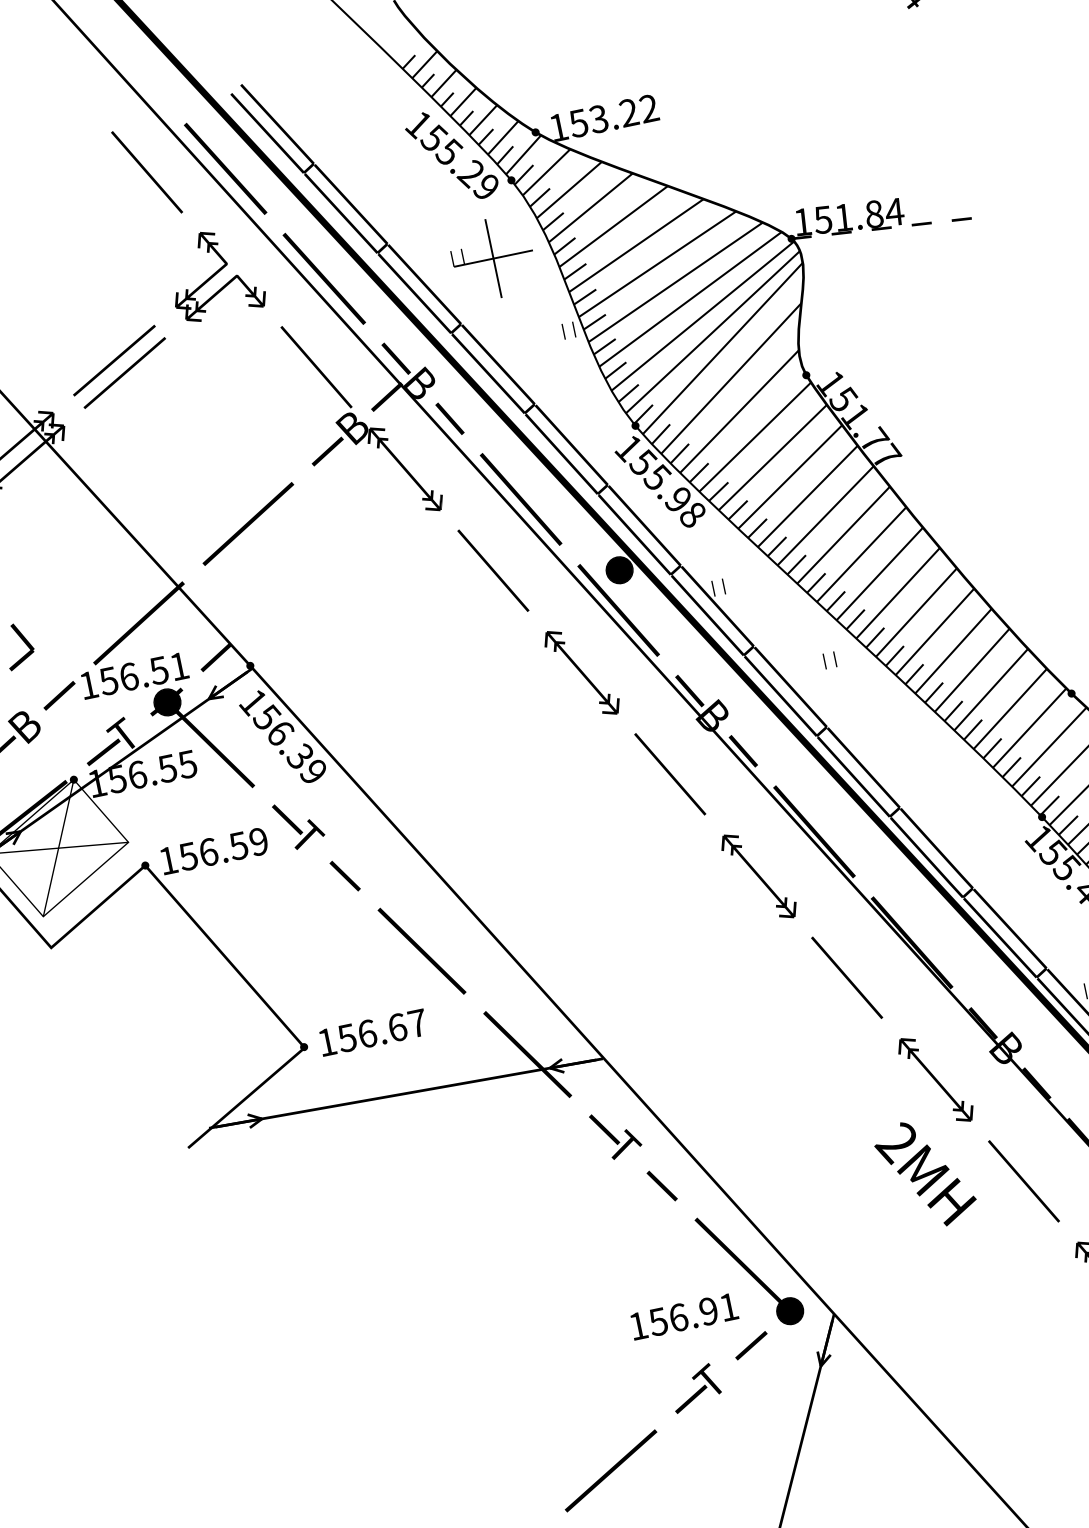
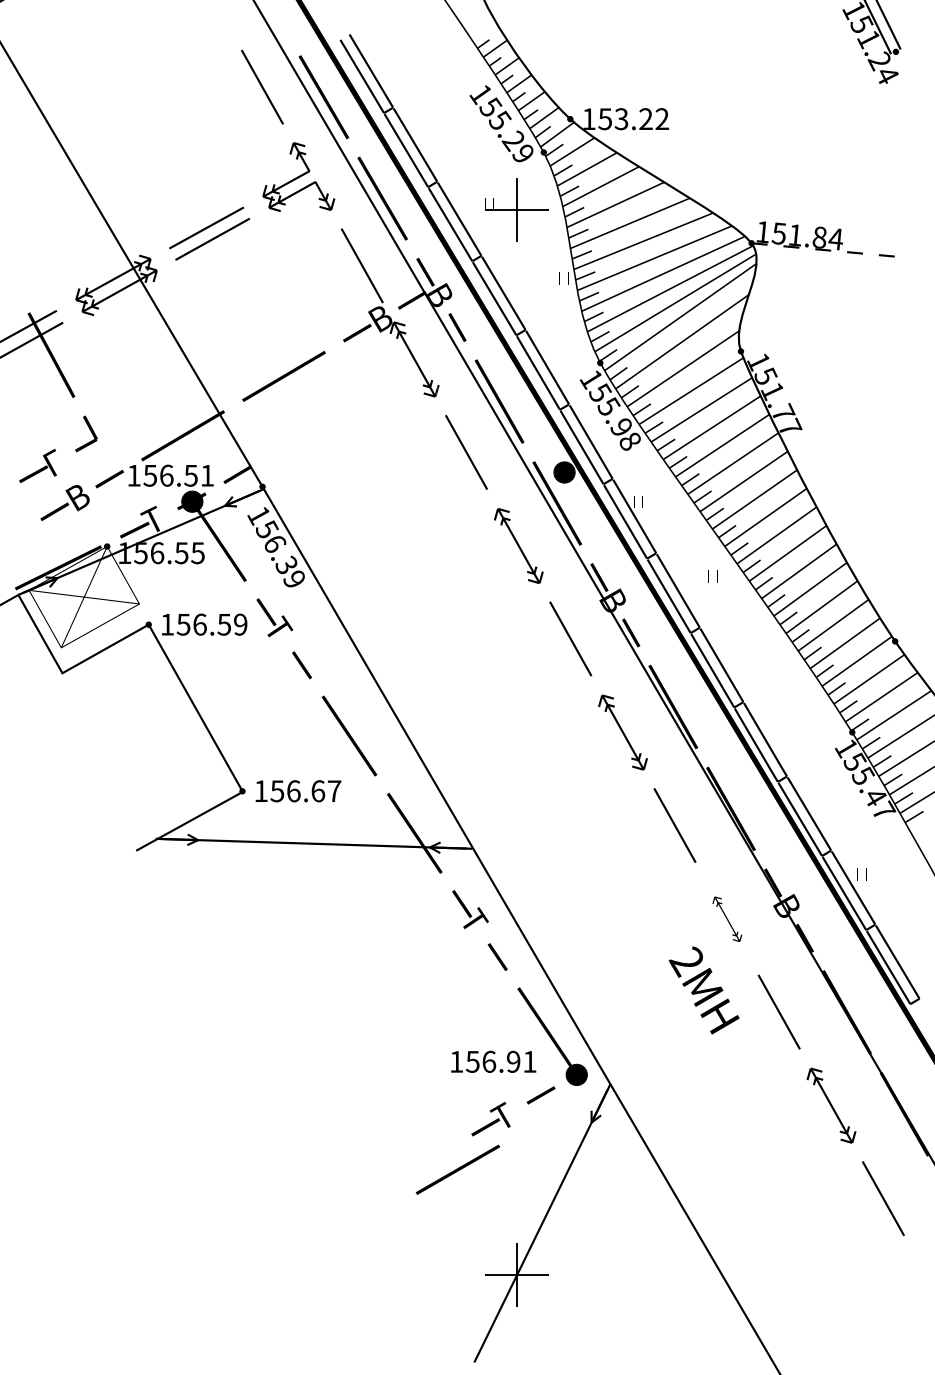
part: (936, 1080) -> (727, 919), size x0.6
line: (610, 1470) -> (457, 1169), moved

